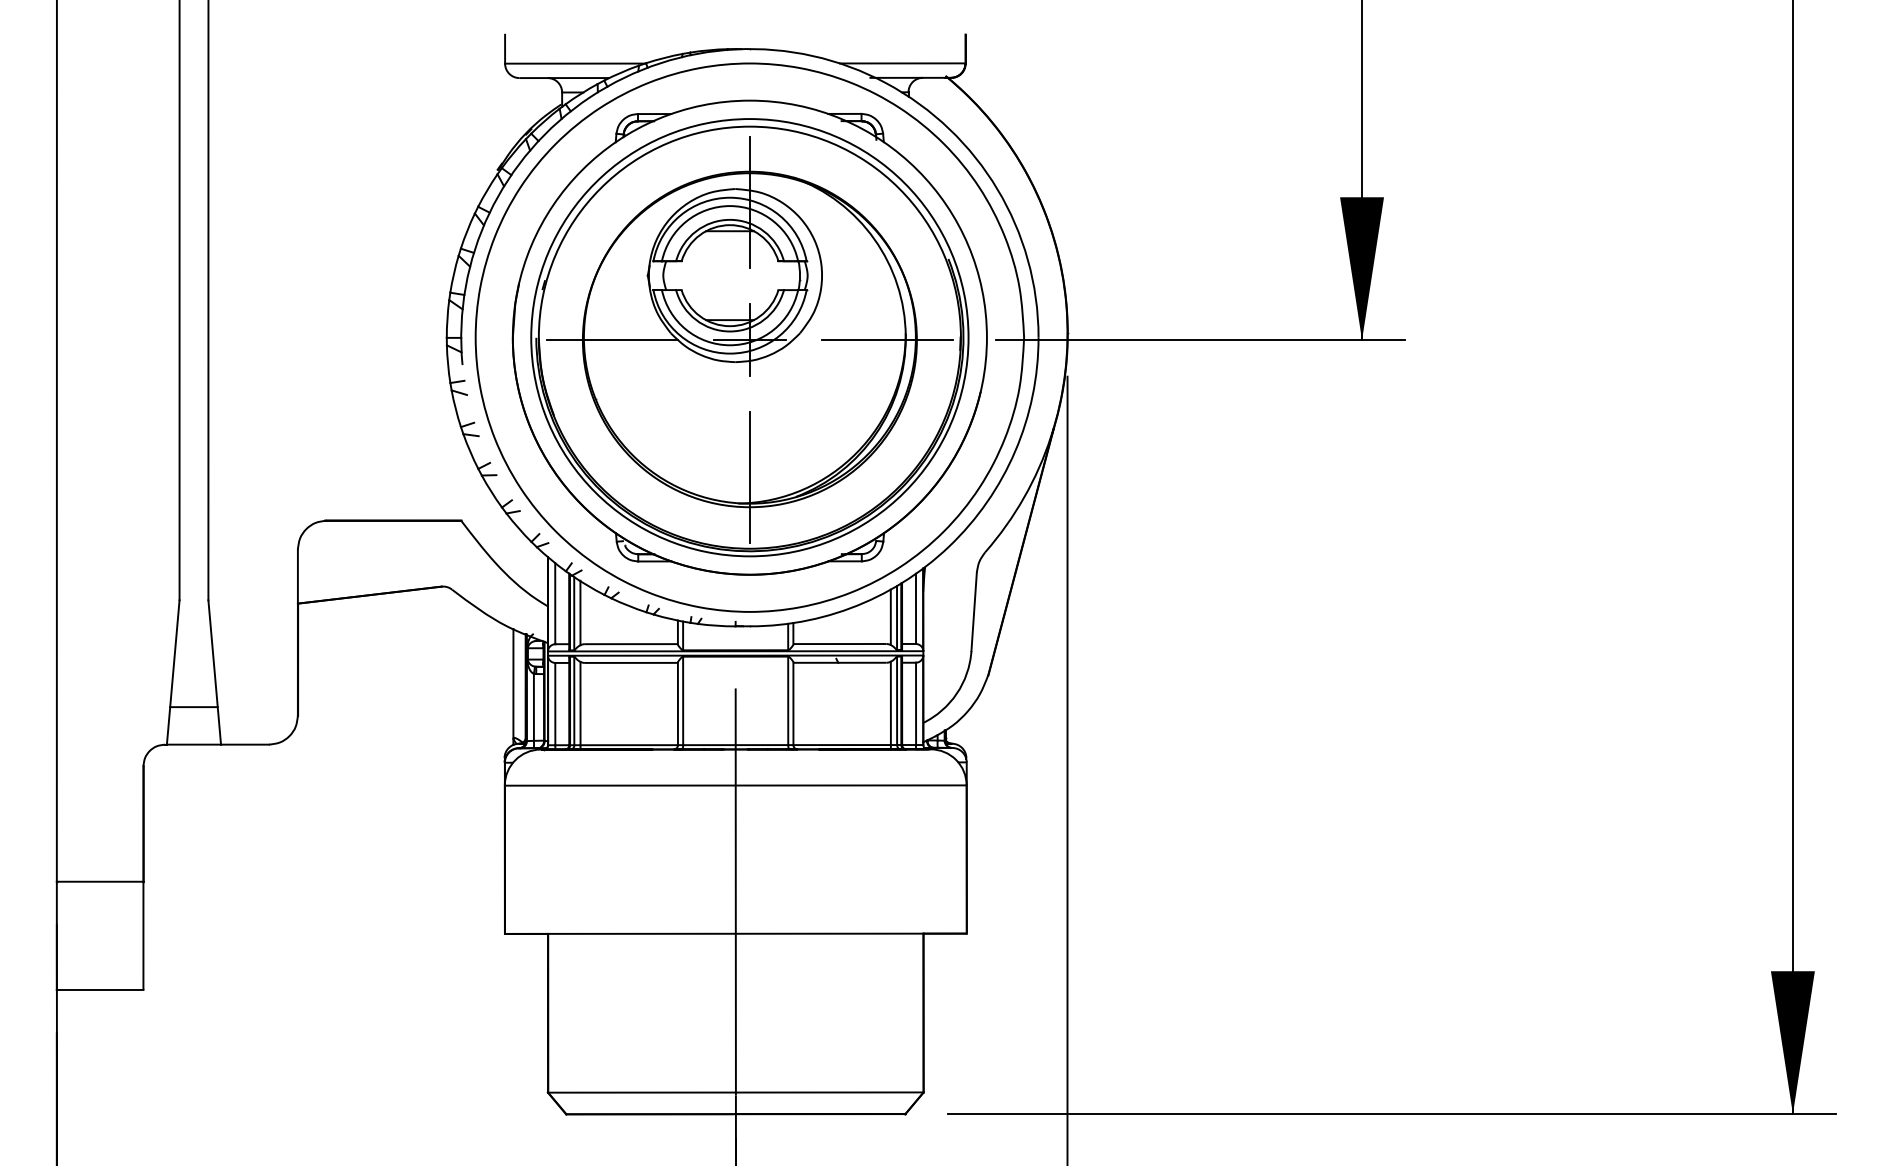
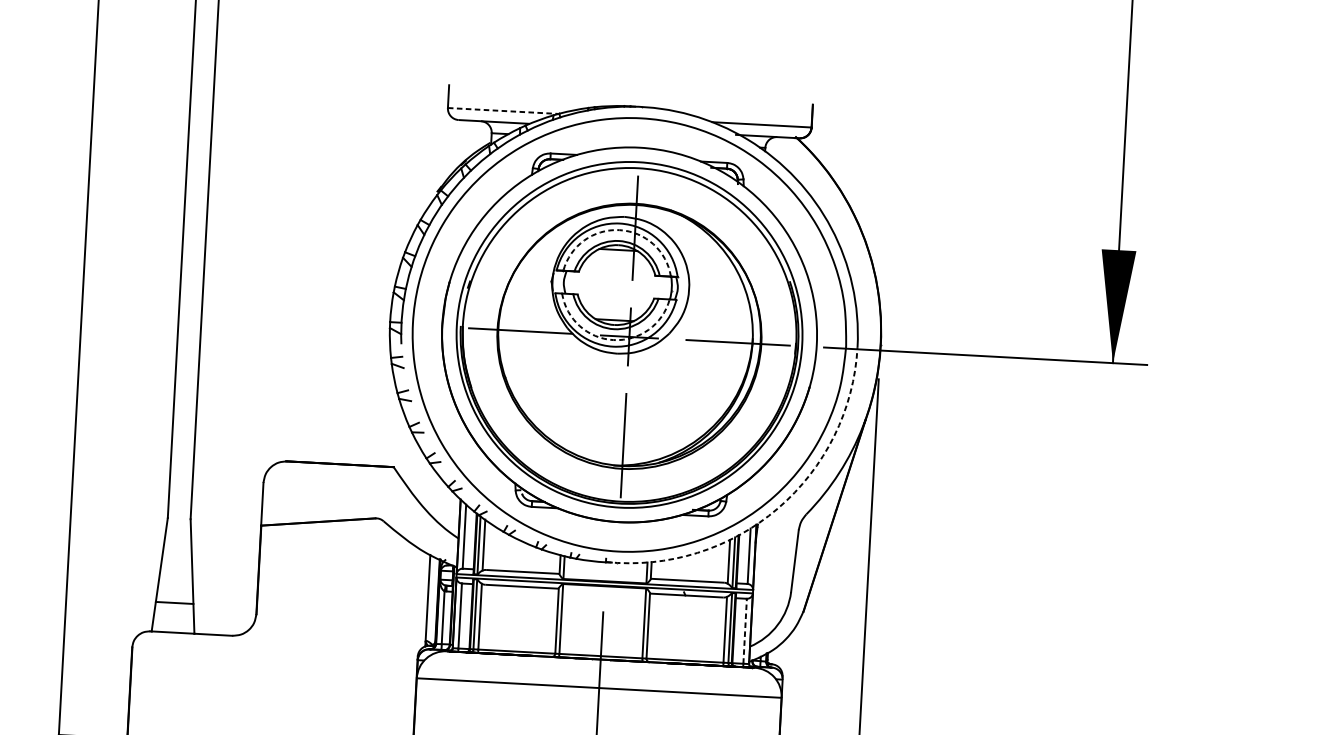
line: (575, 63) -> (503, 110), solid -> dashed
arc: (730, 206) -> (619, 230), solid -> dashed
arc: (730, 345) -> (613, 340), solid -> dashed
arc: (948, 546) -> (777, 508), solid -> dashed
line: (916, 703) -> (745, 630), solid -> dashed

